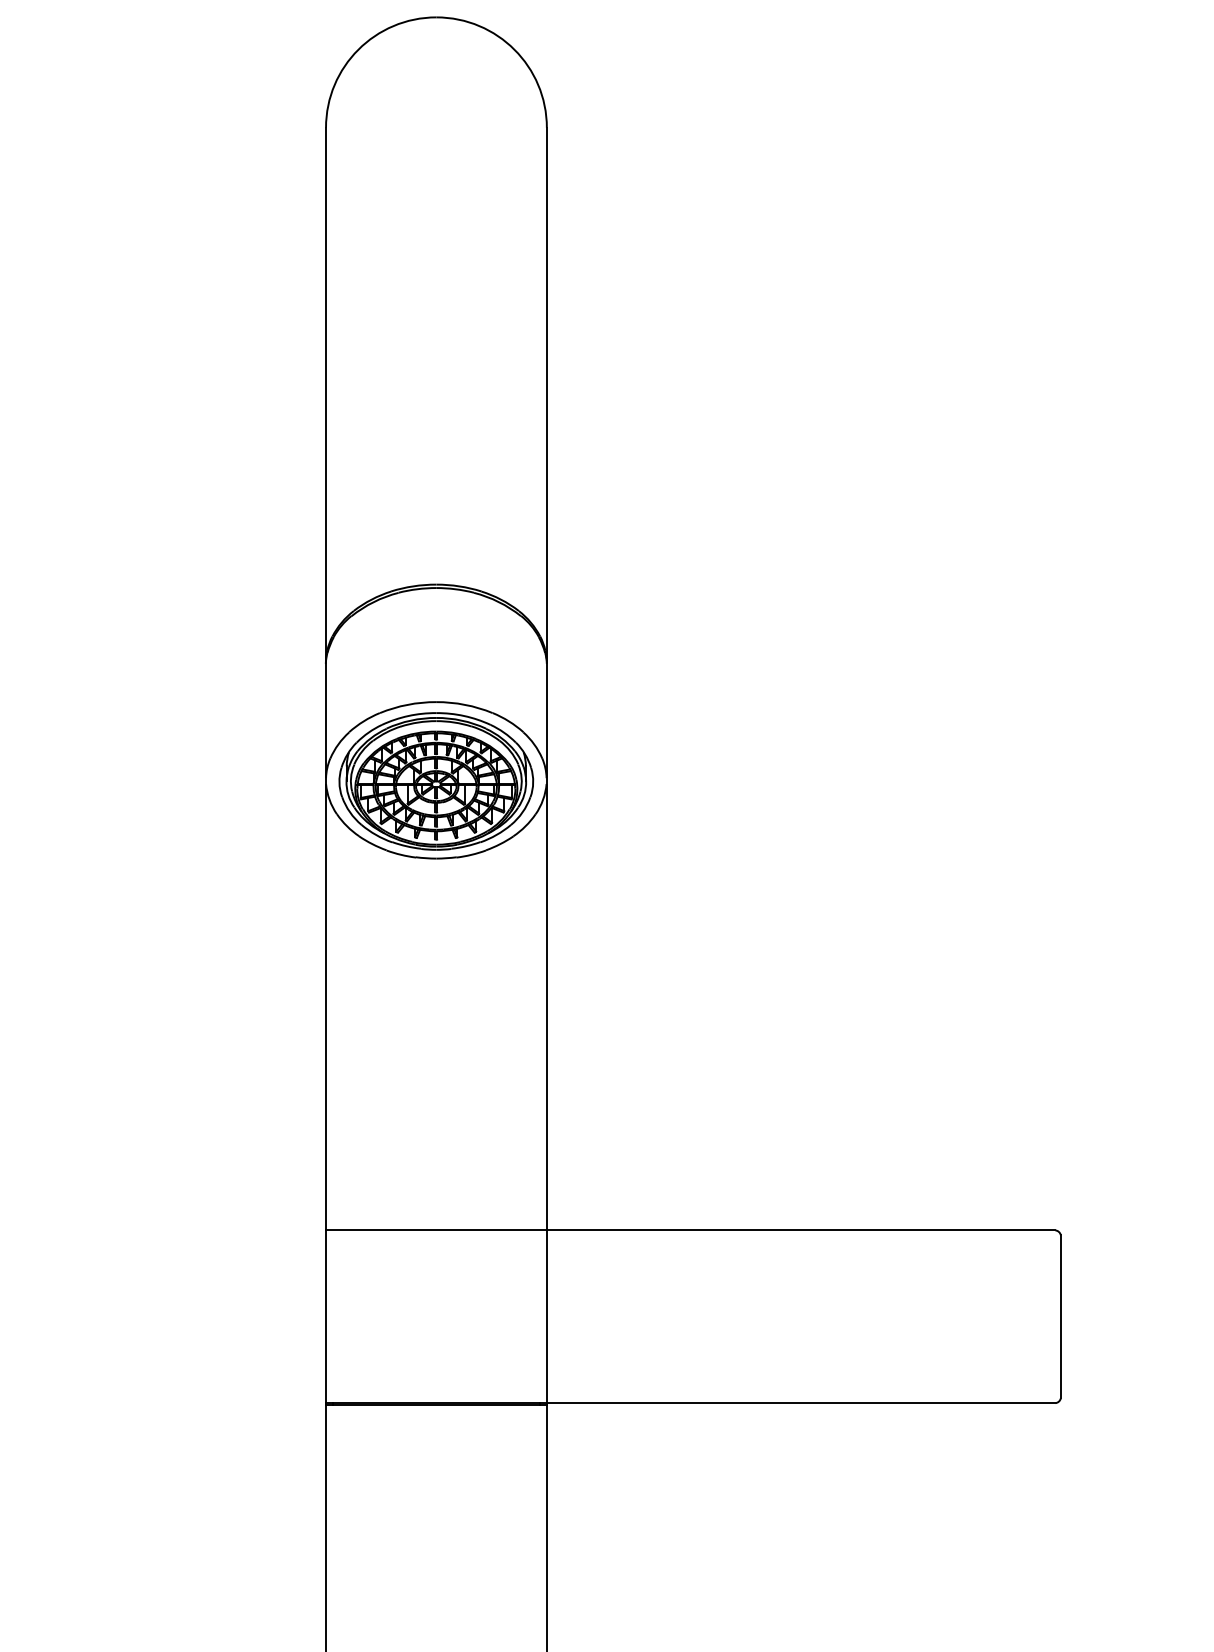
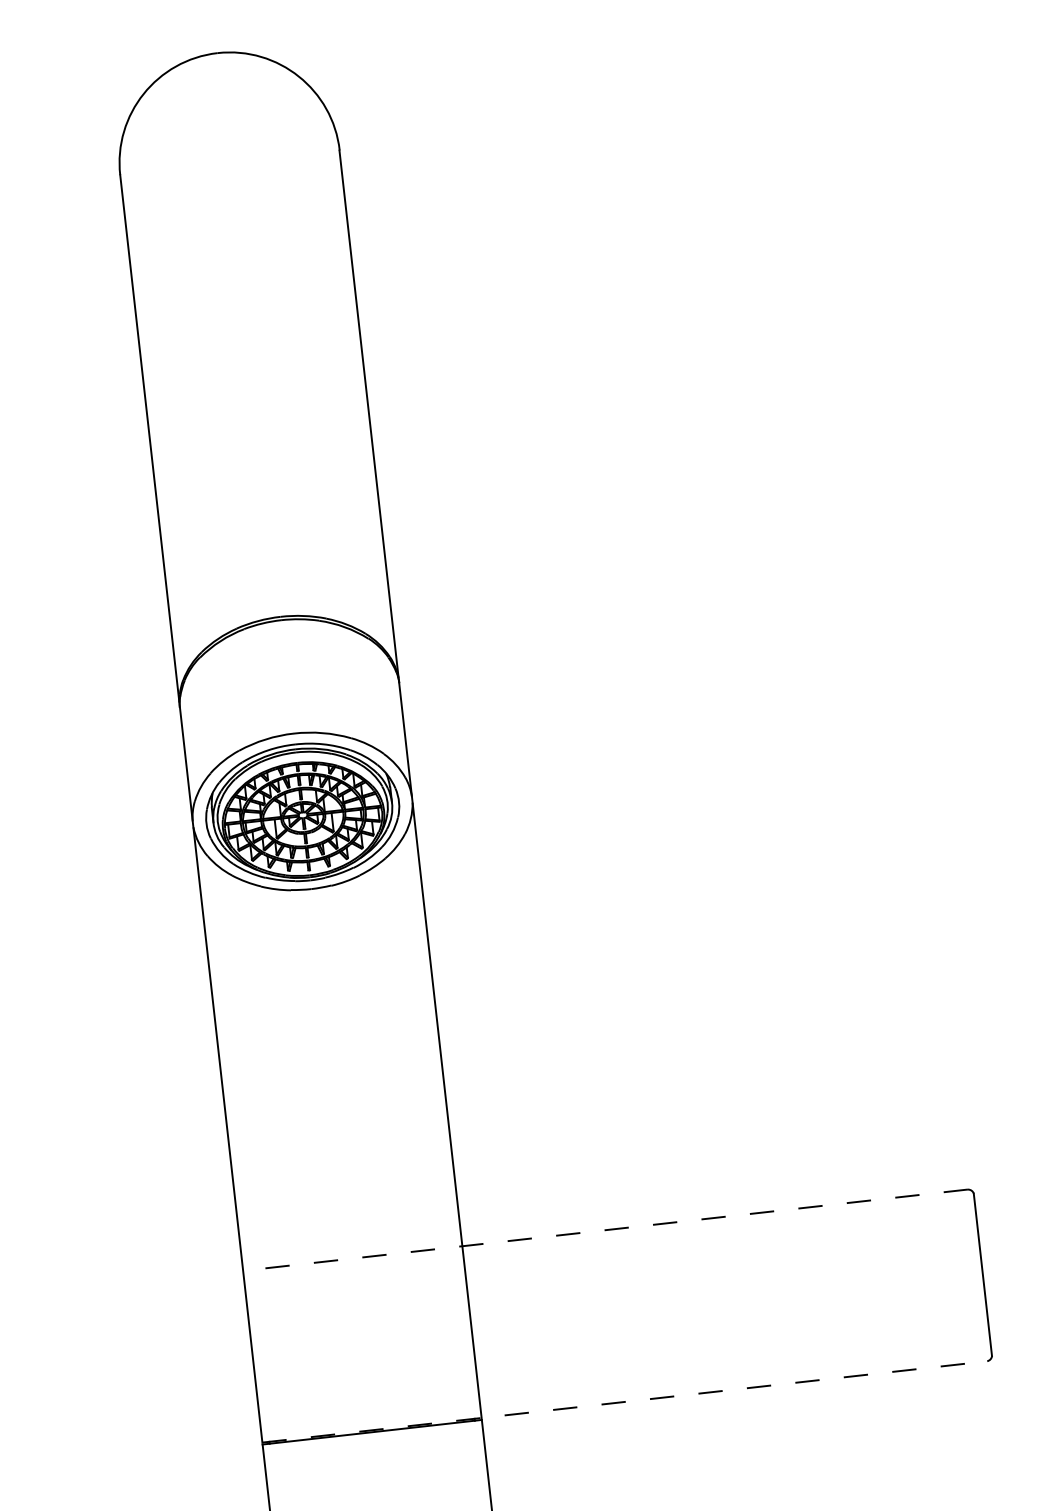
line: (690, 1230) -> (605, 1230), solid -> dashed
line: (690, 1403) -> (624, 1402), solid -> dashed

